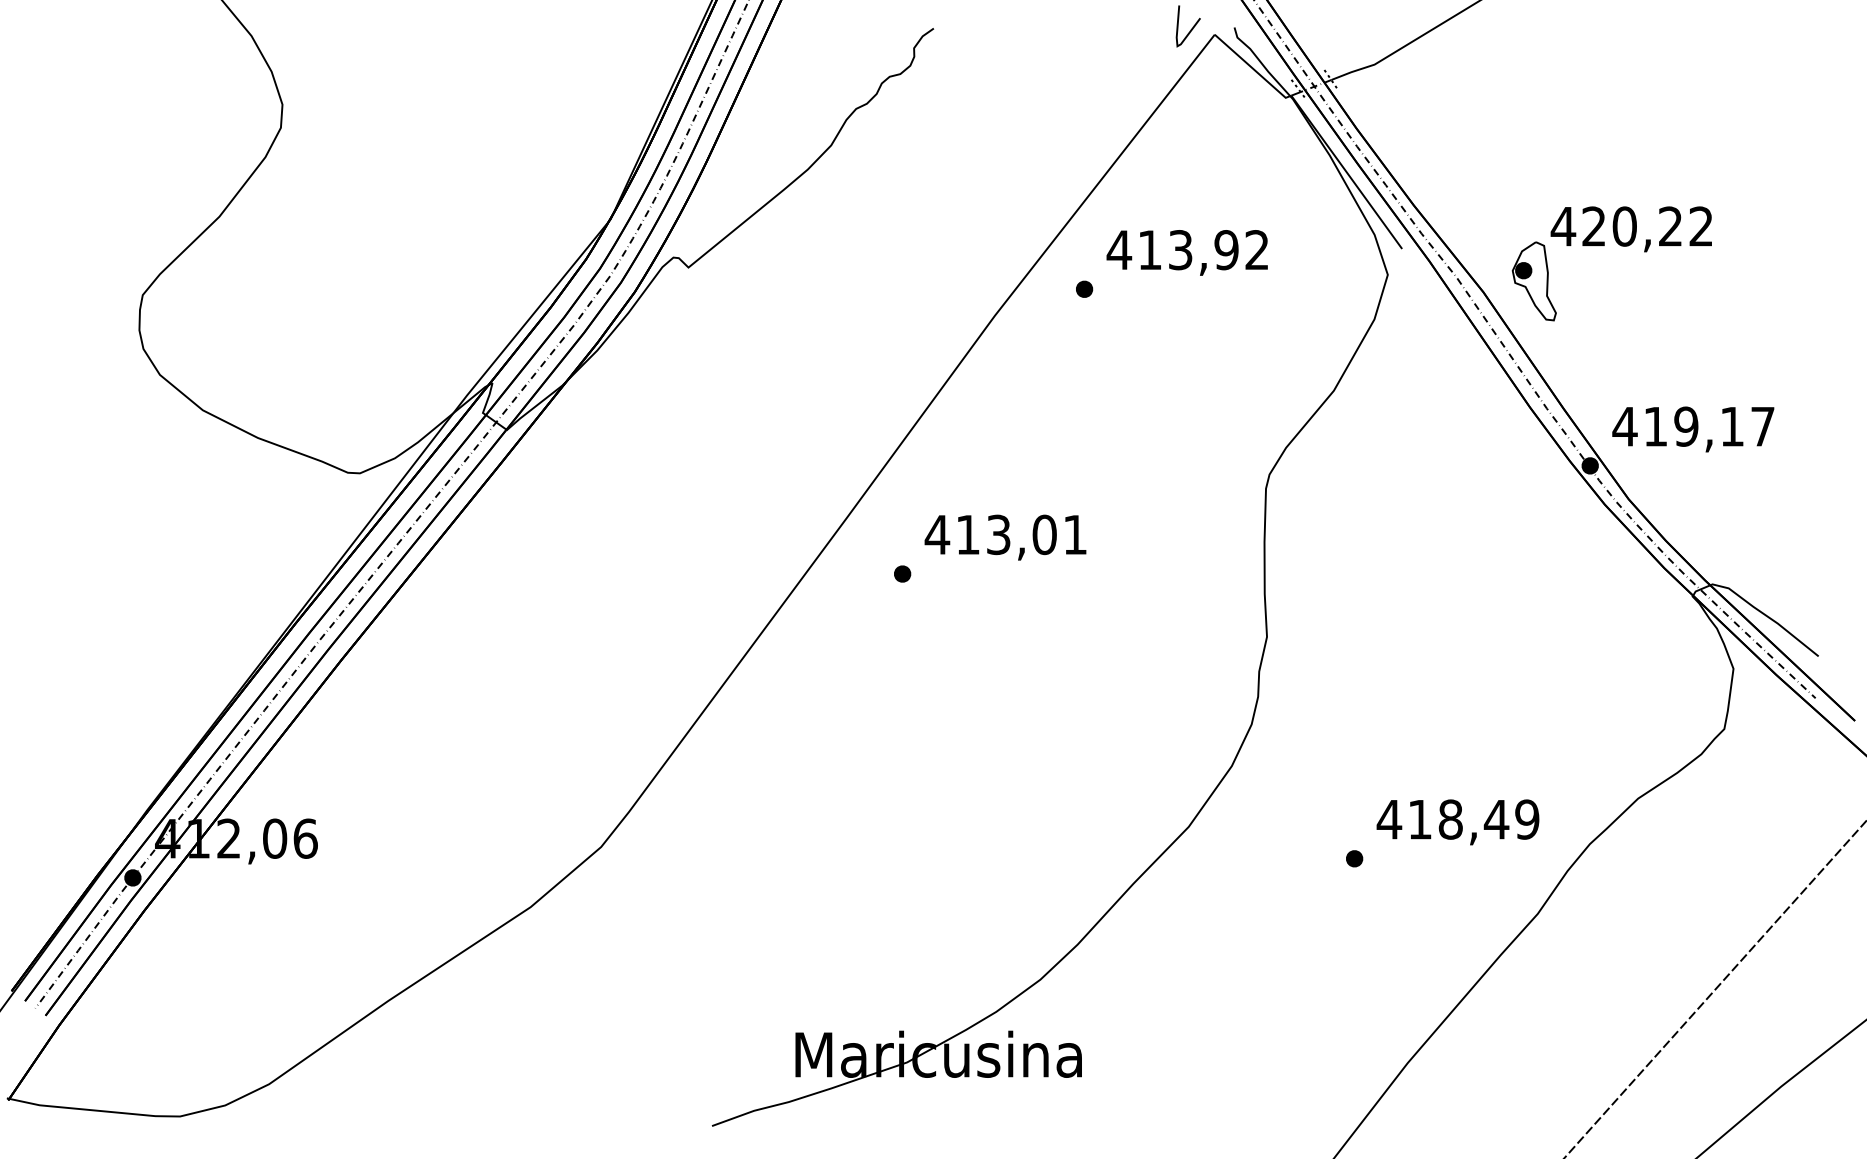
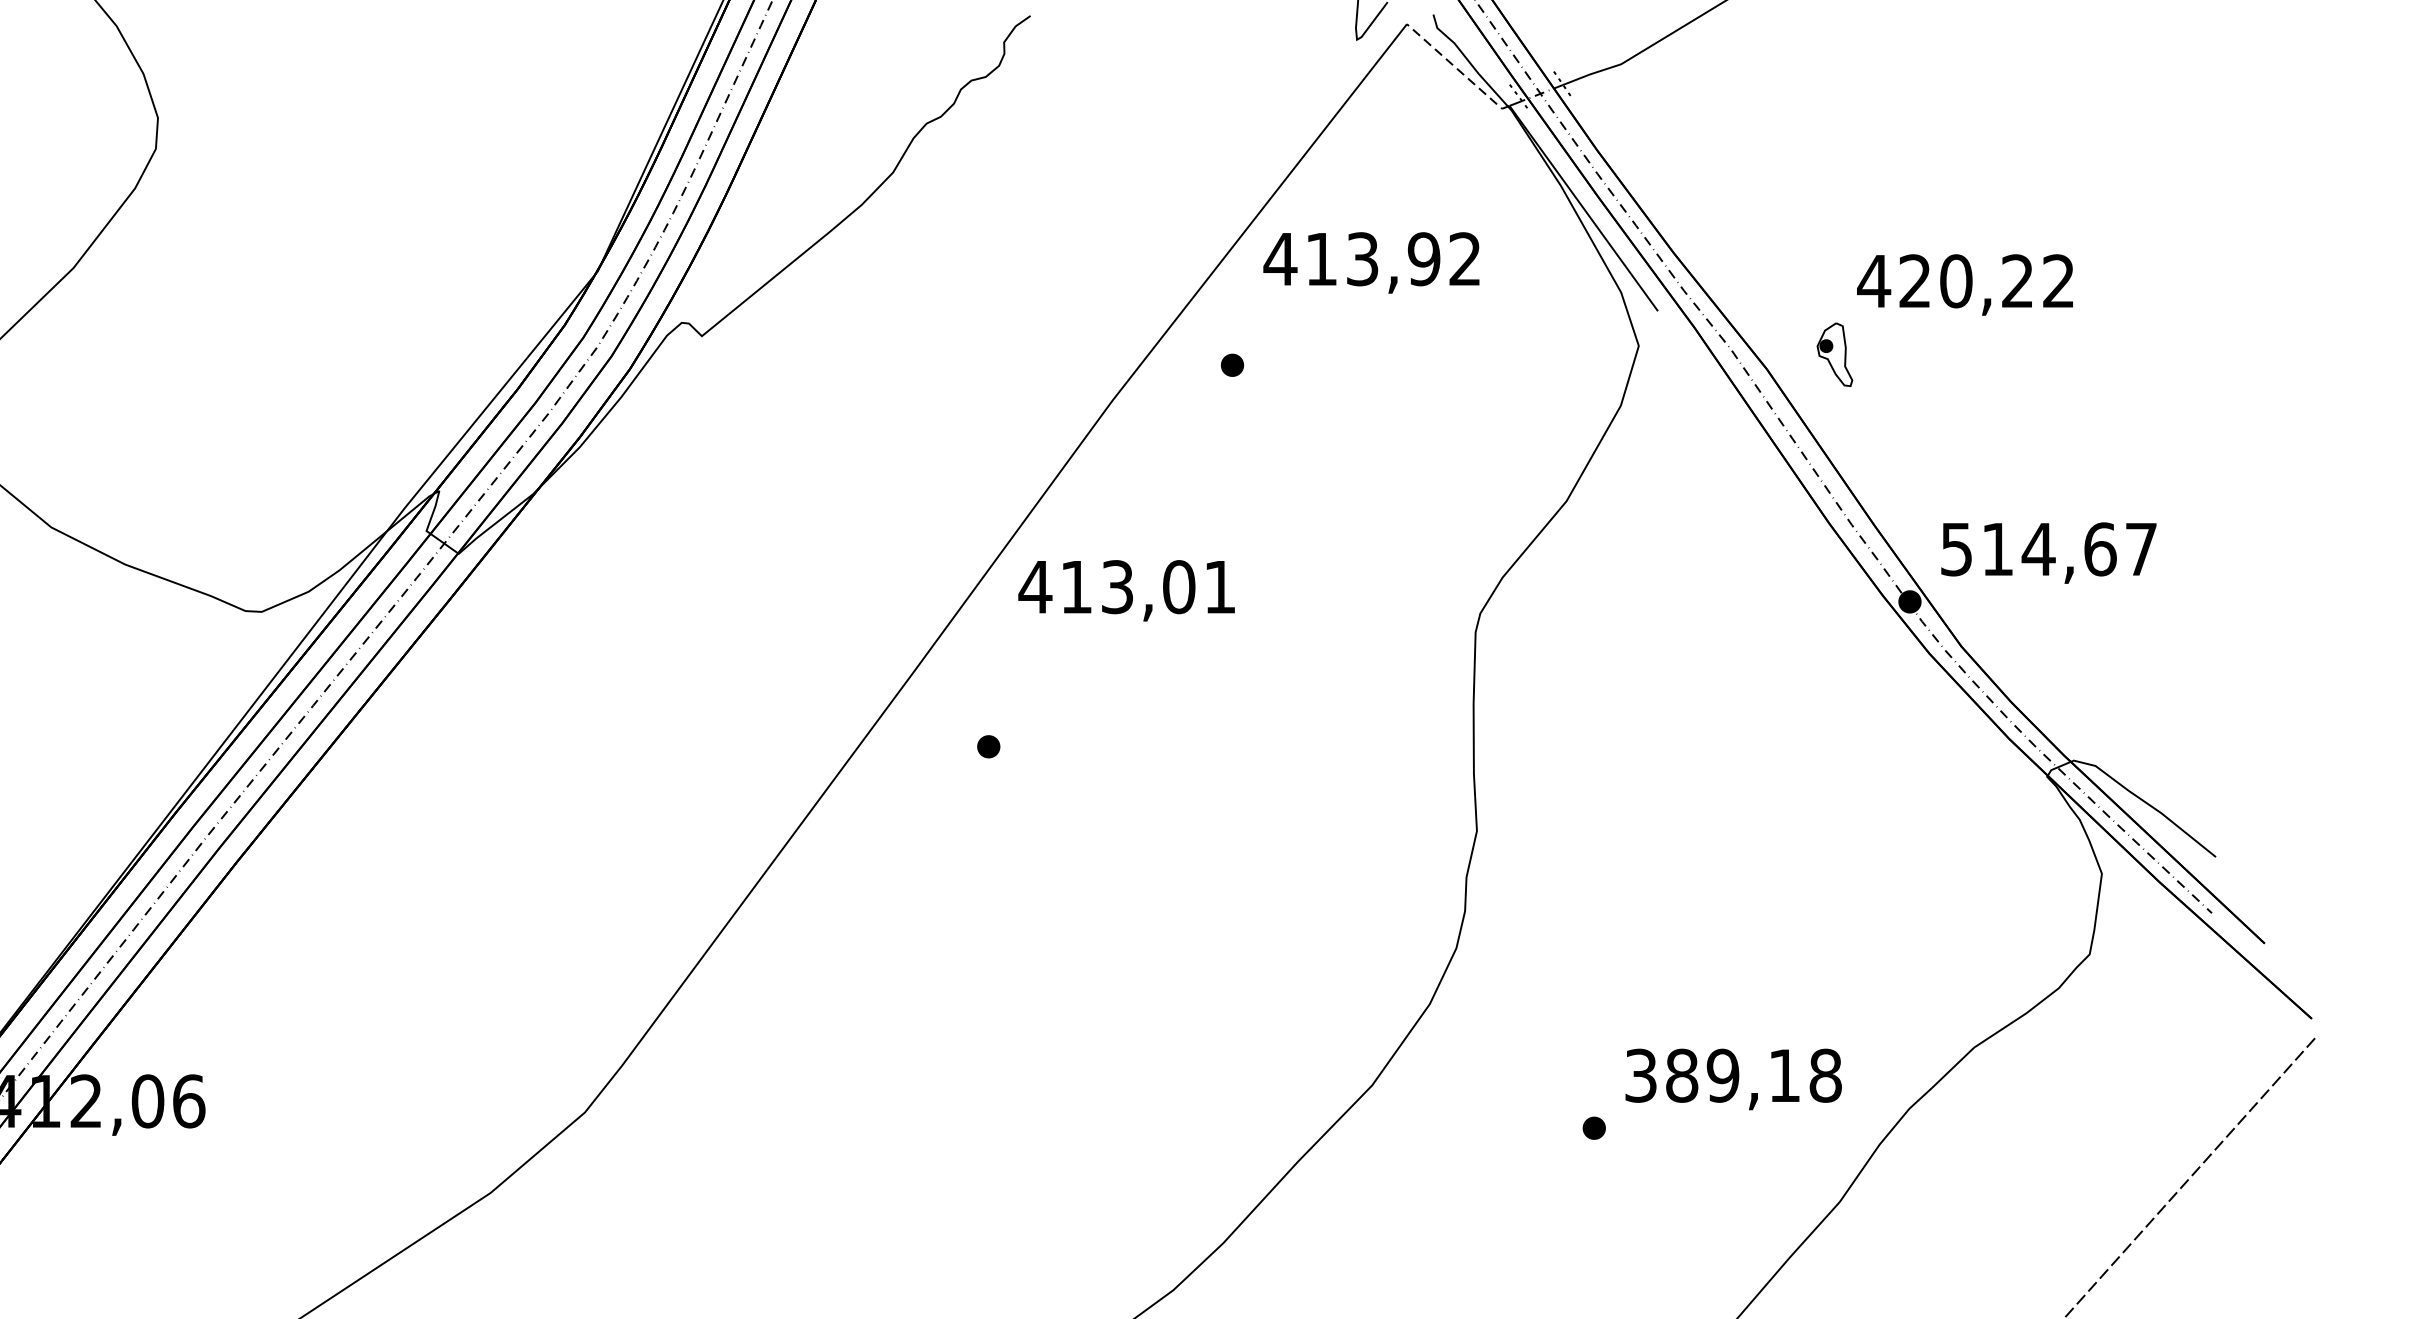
line: (1252, 68) -> (1457, 69), solid -> dashed
text: (1186, 252) -> (1370, 262), moved
part: (1533, 281) -> (1833, 354), size x0.6
text: (1678, 426) -> (2028, 549), 419,17 -> 514,67
text: (1005, 537) -> (1126, 590), moved
text: (1457, 819) -> (1732, 1075), 418,49 -> 389,18

